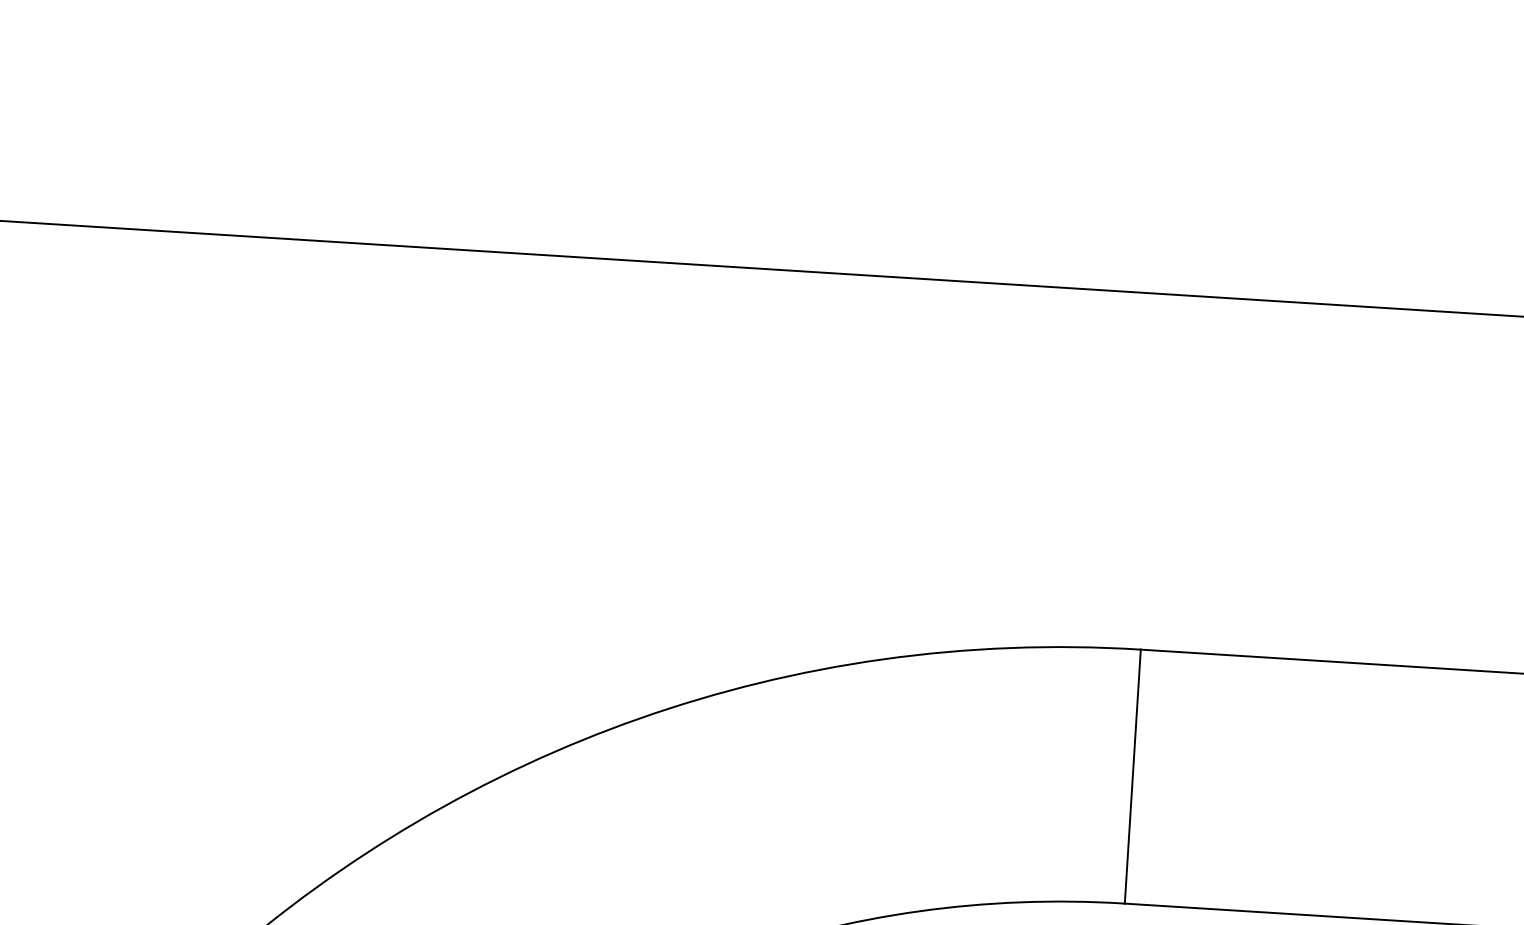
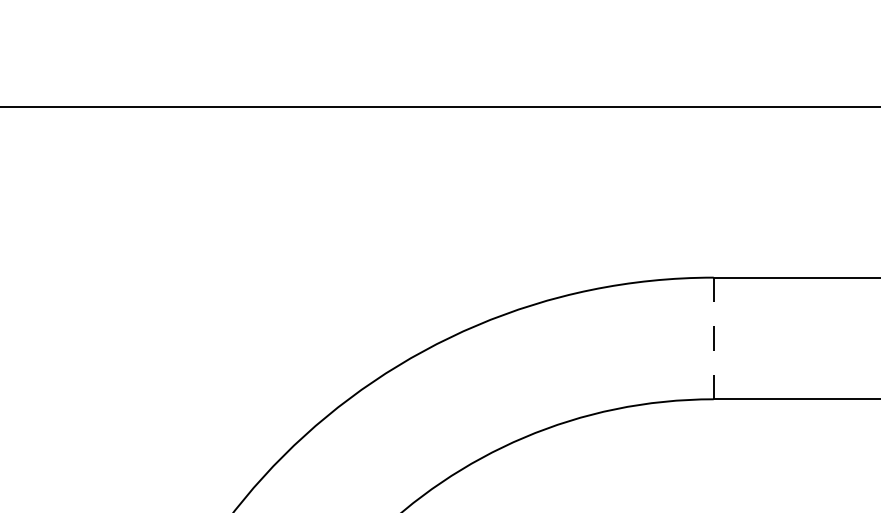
line: (1132, 776) -> (713, 338), solid -> dashed

